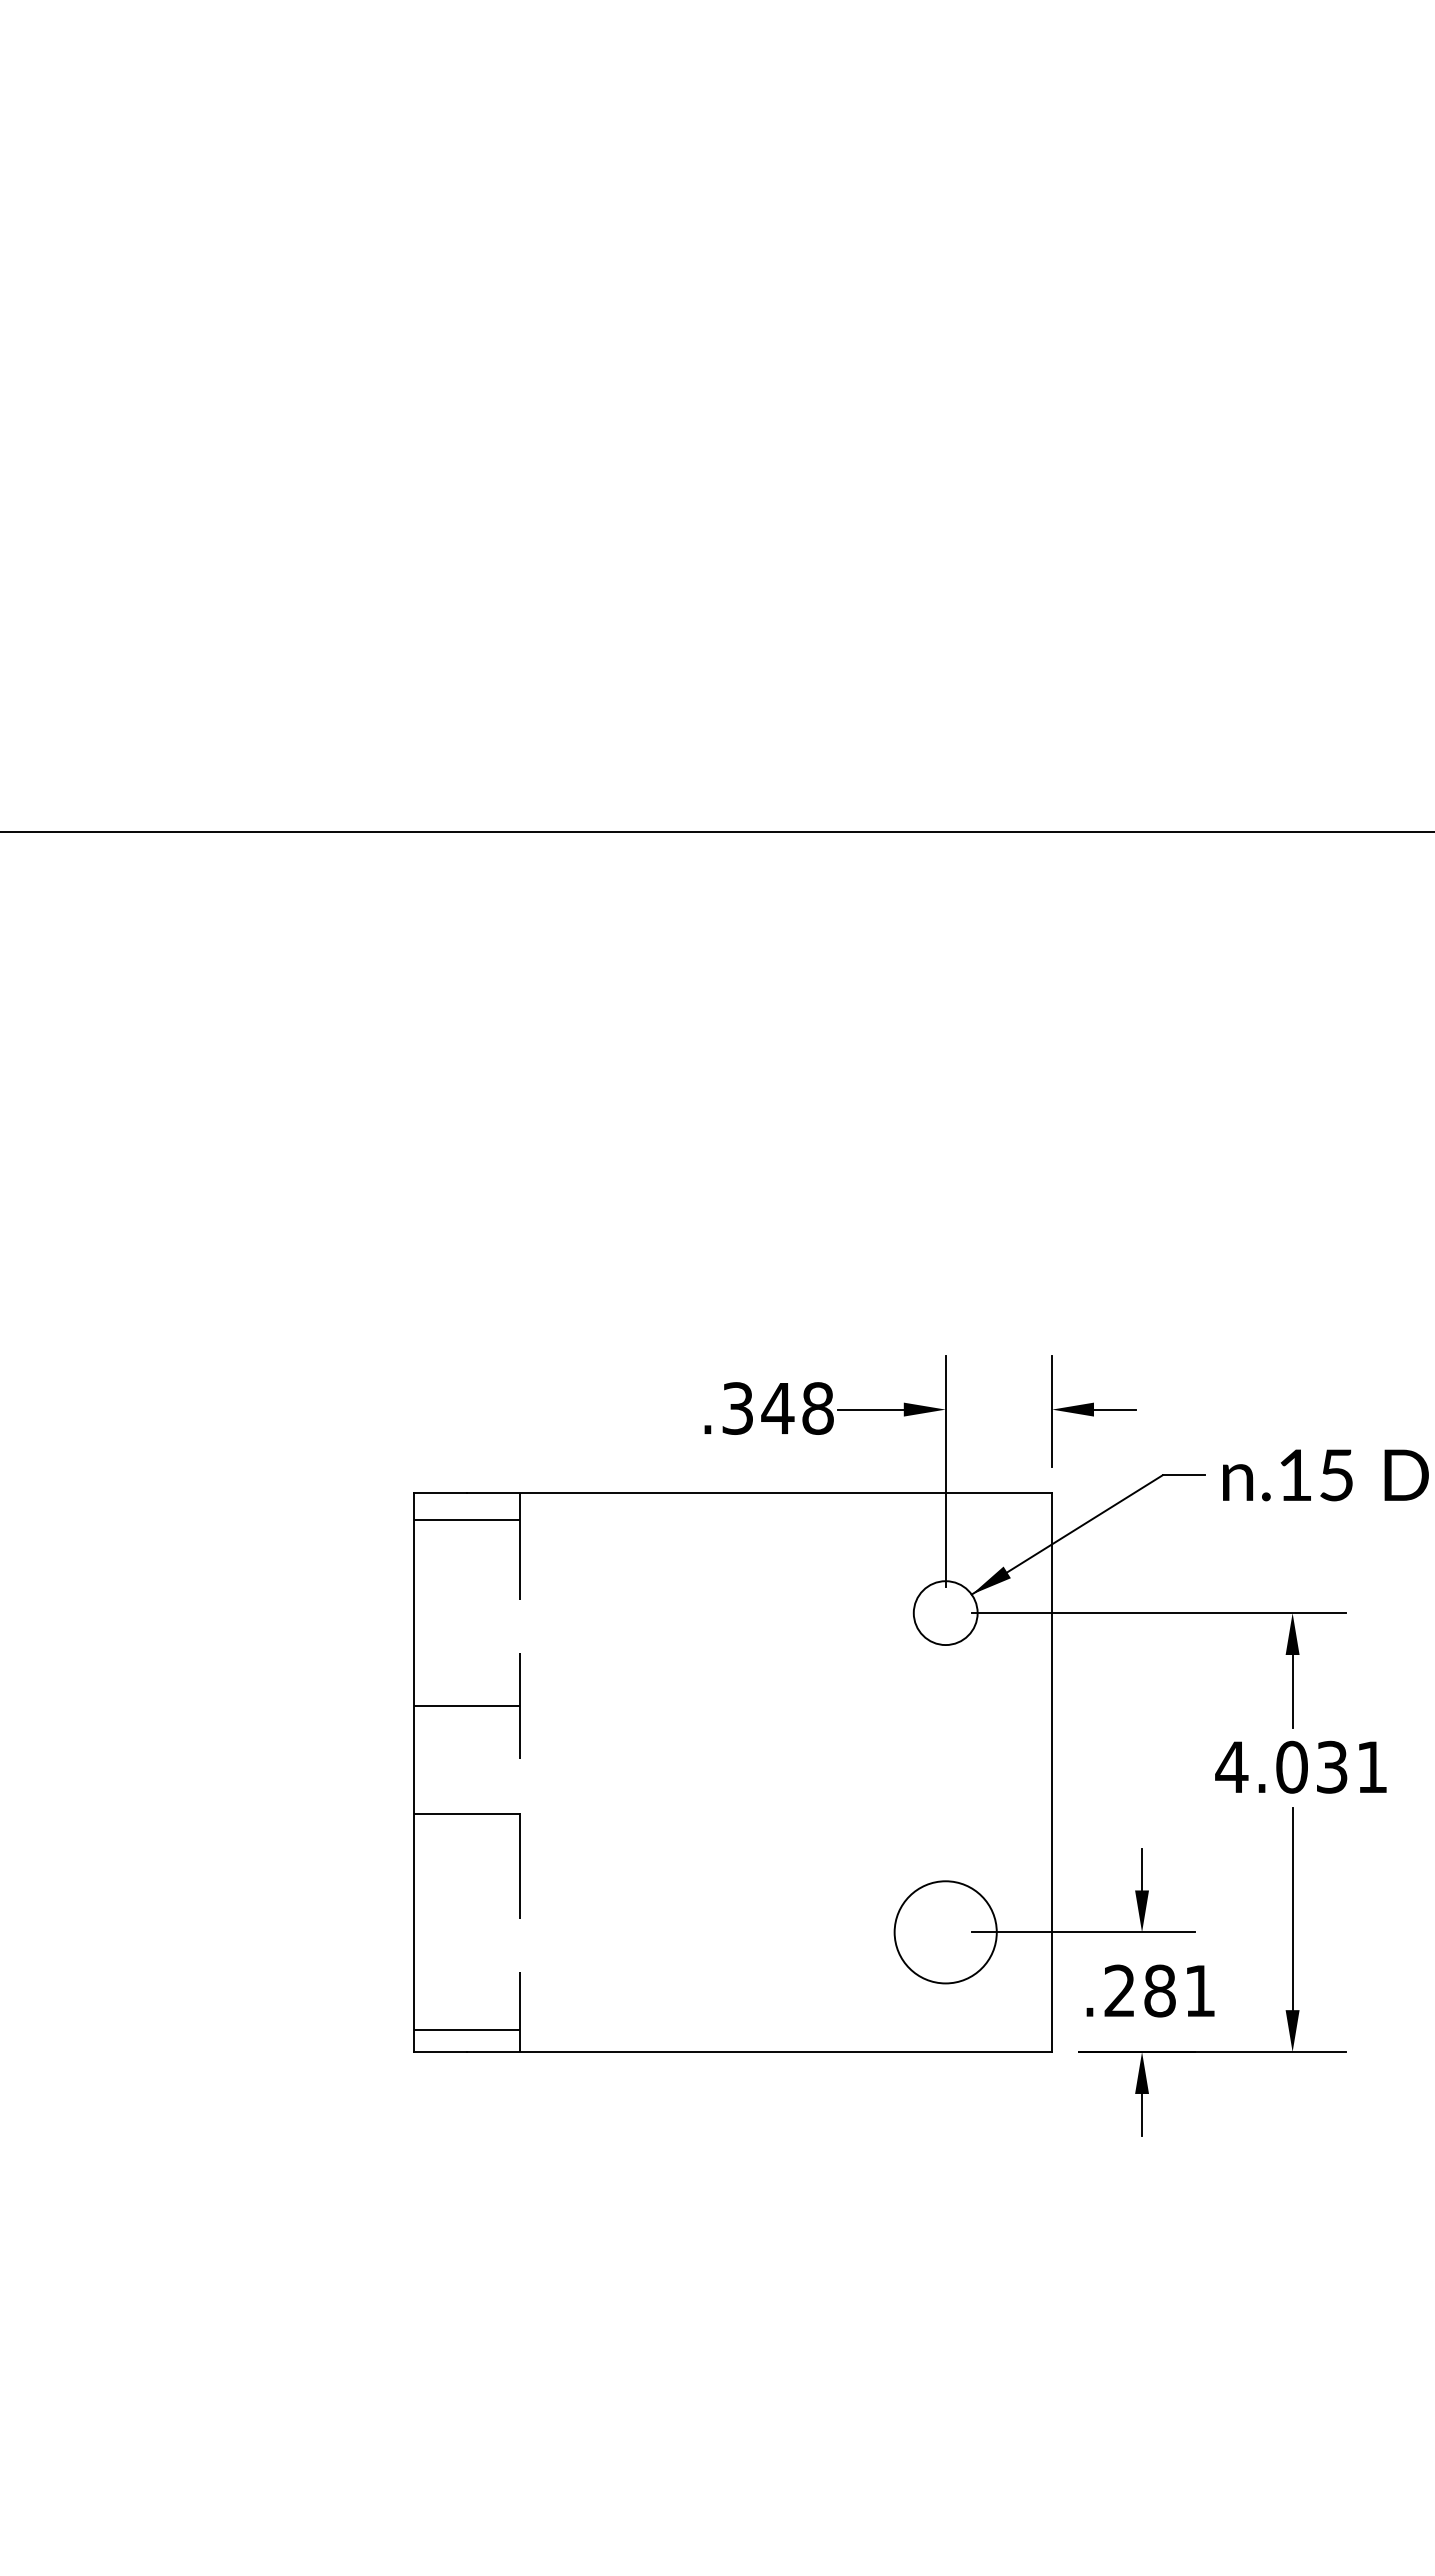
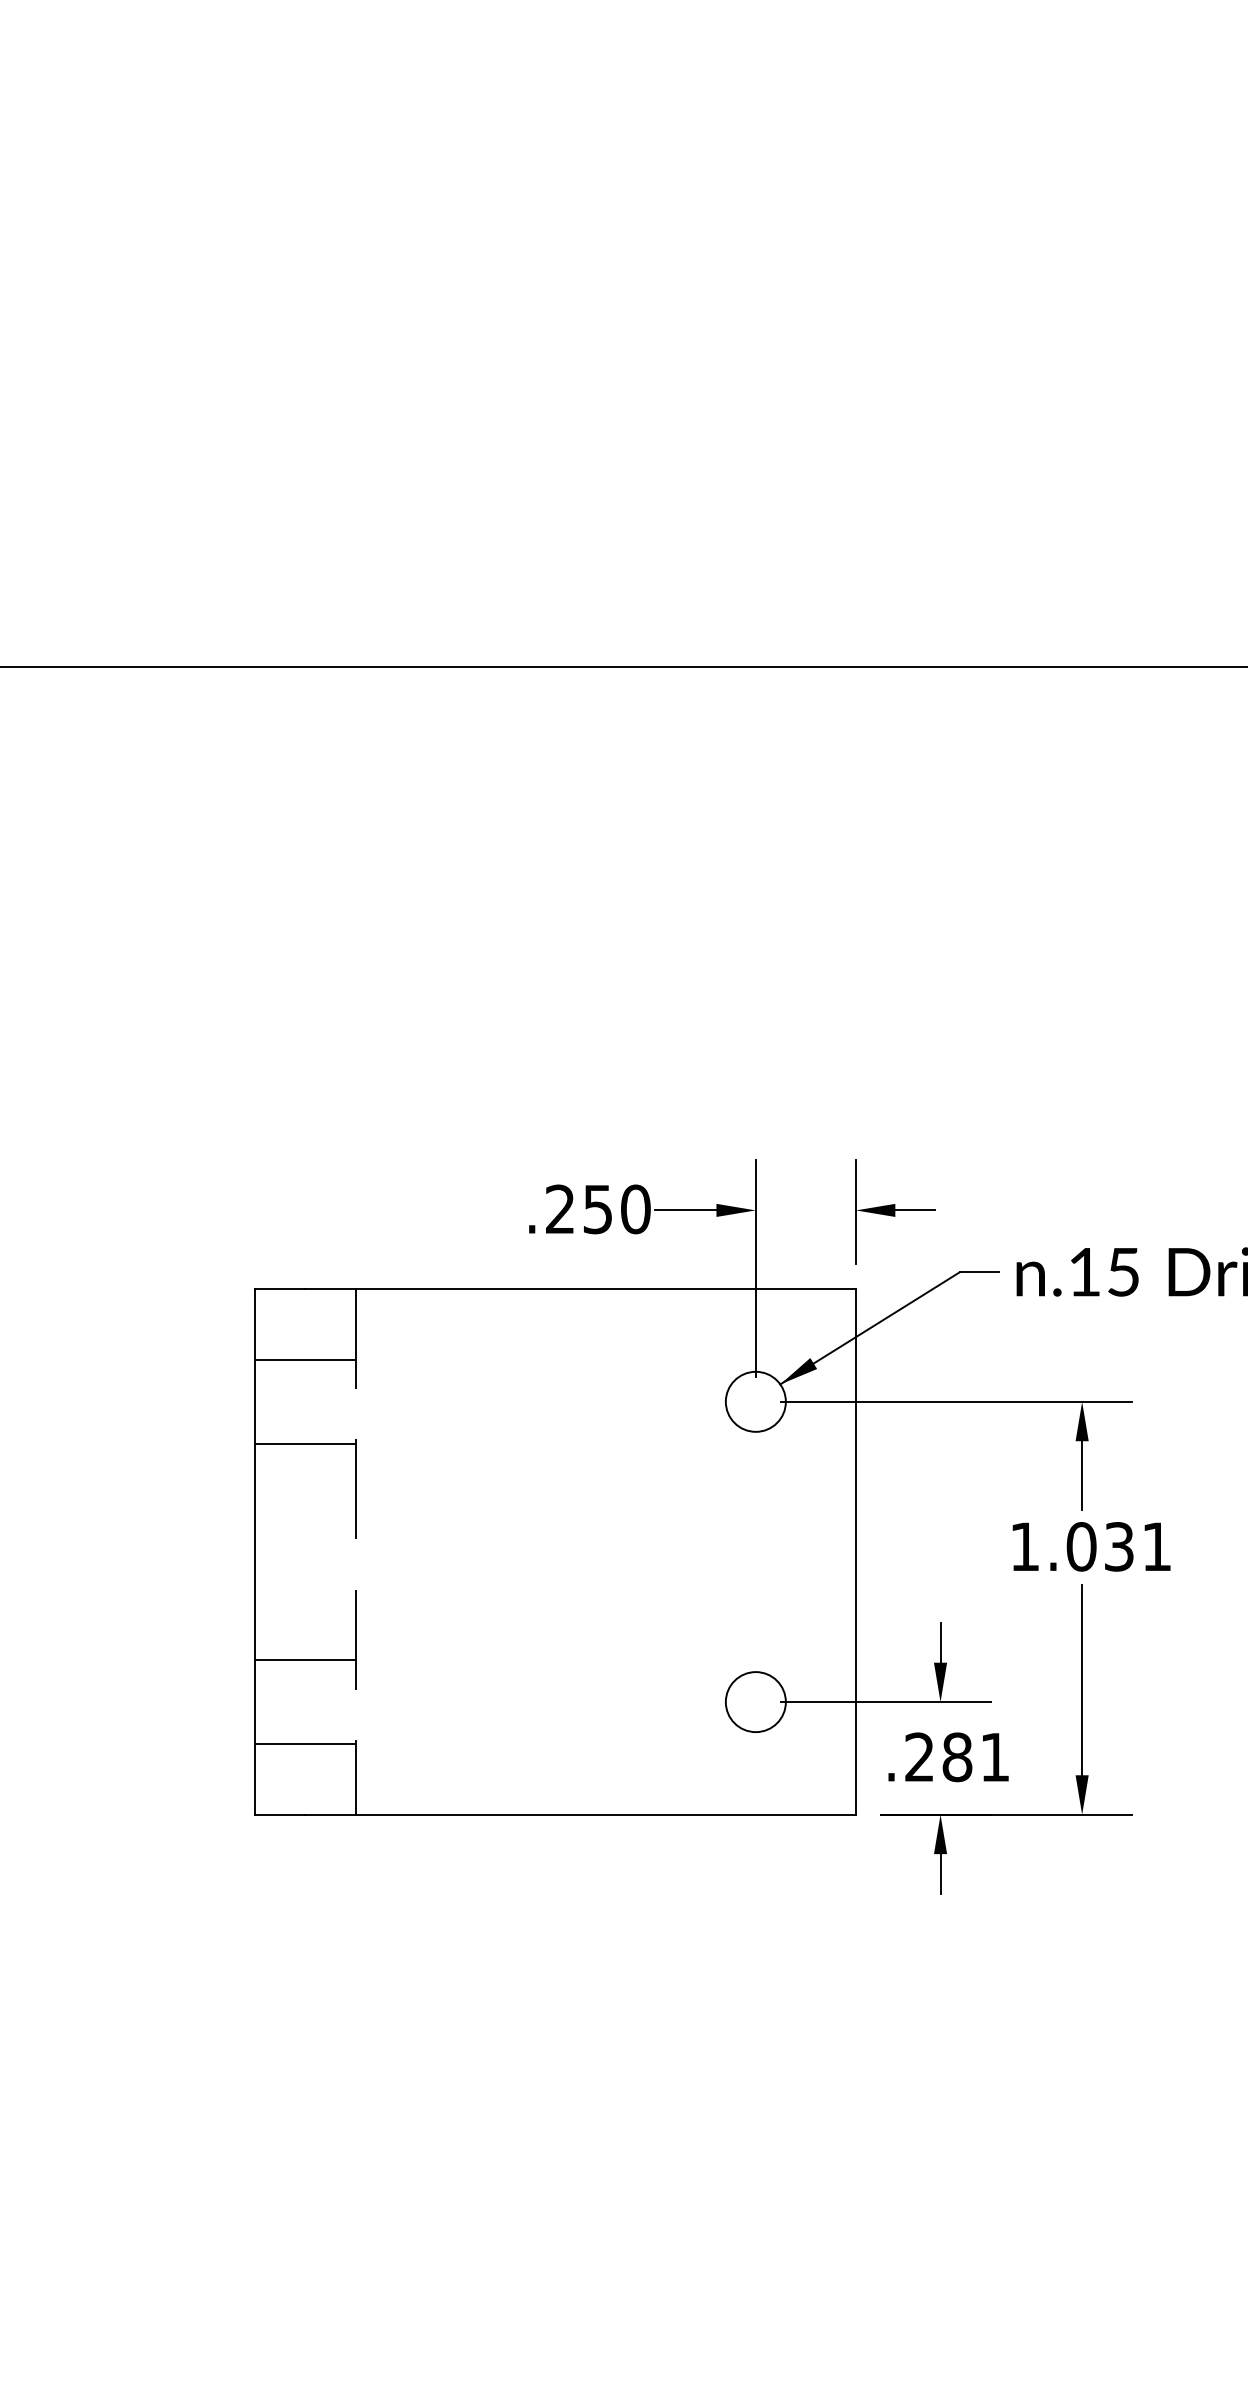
text: (777, 1408) -> (597, 1209), .348 -> .250
line: (466, 1520) -> (305, 1359), moved
line: (466, 1705) -> (305, 1443), moved
text: (1231, 1766) -> (1024, 1546), 4.031 -> 1.031
line: (466, 1813) -> (305, 1659), moved
circle: (945, 1932) -> (755, 1702), size x0.62
line: (466, 2030) -> (305, 1744), moved

